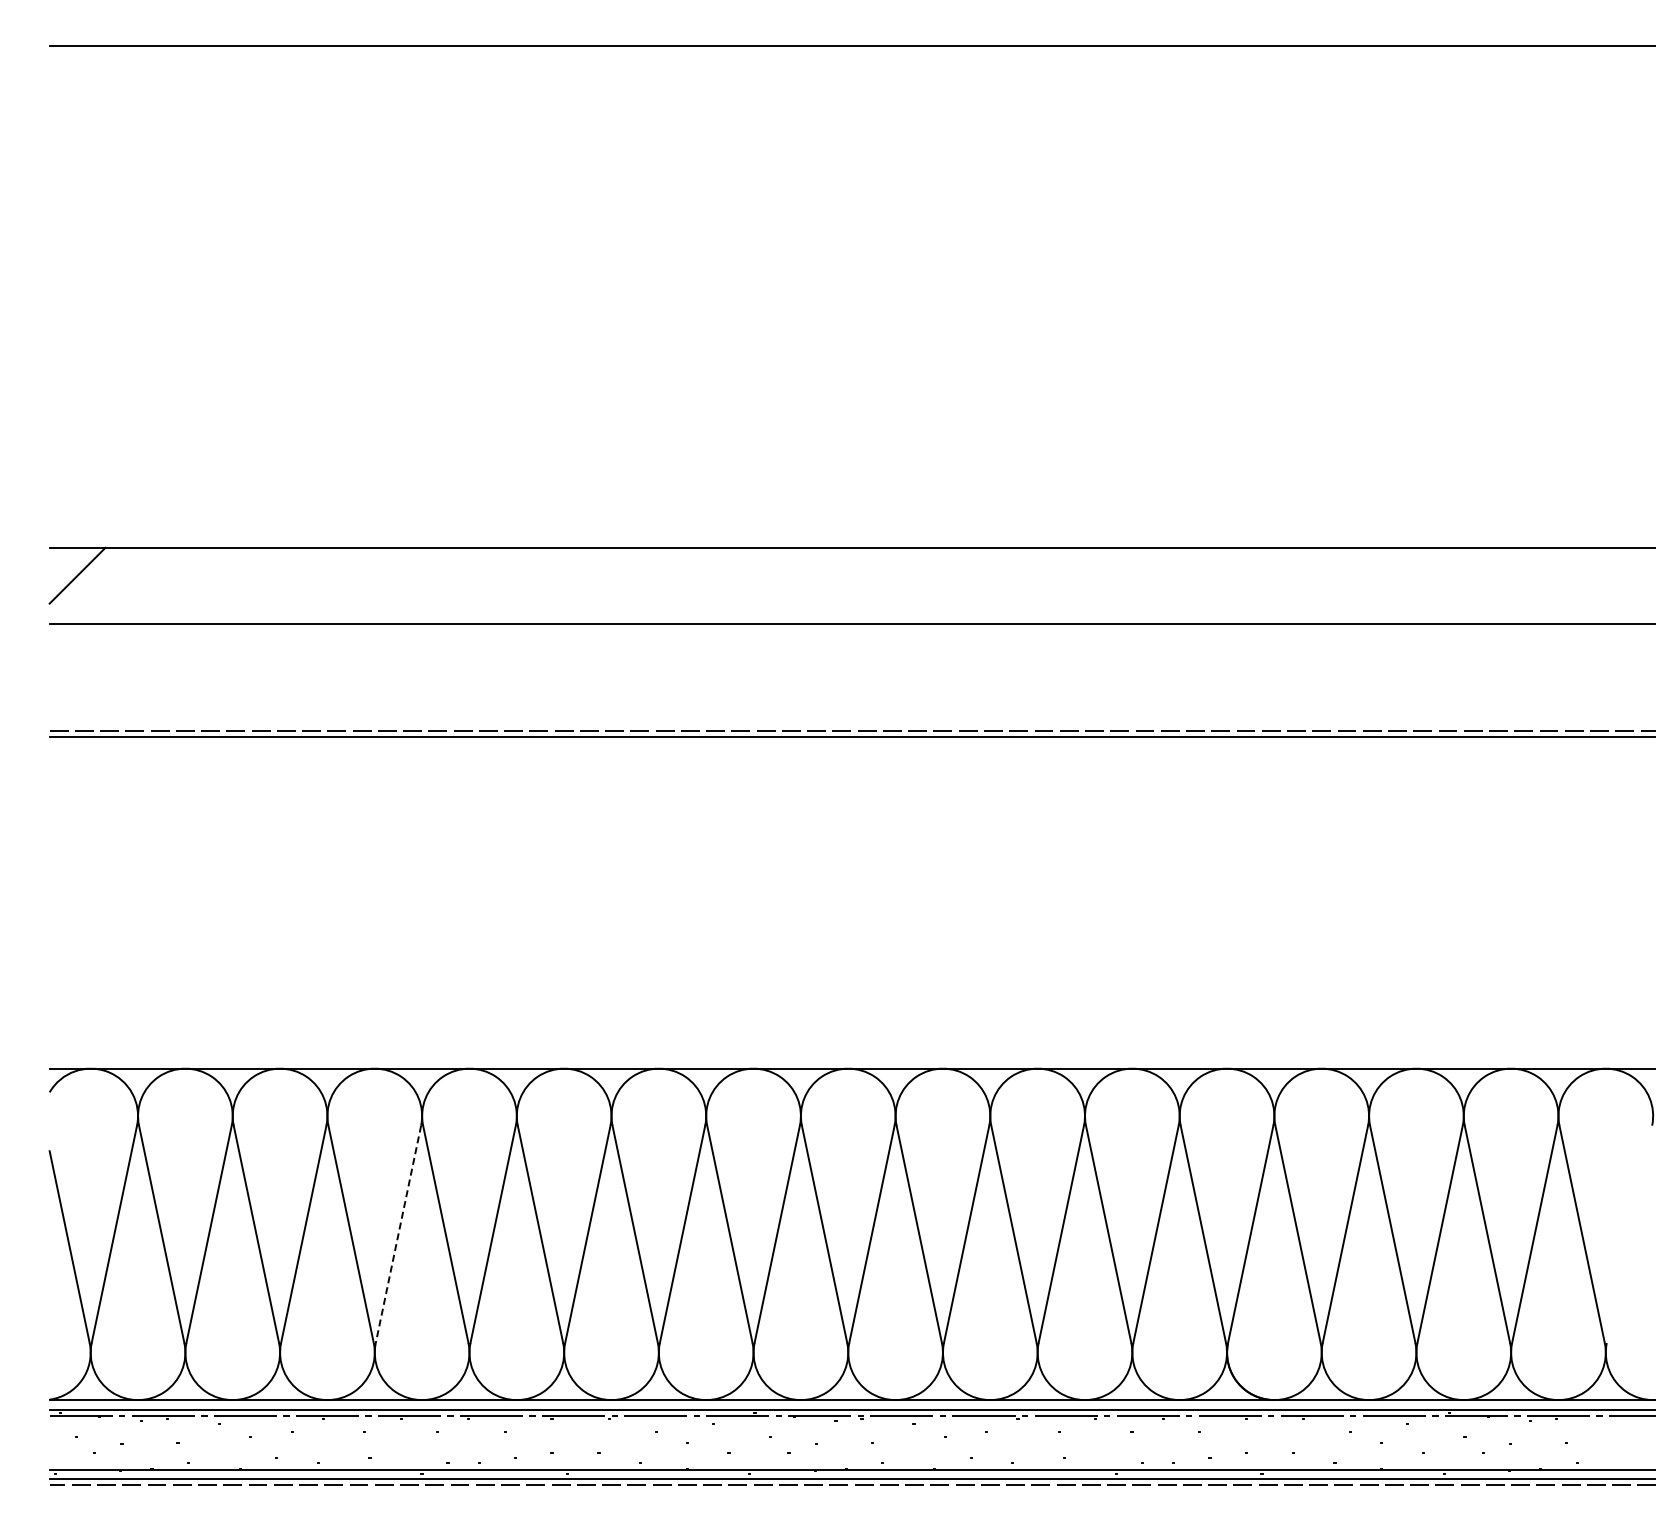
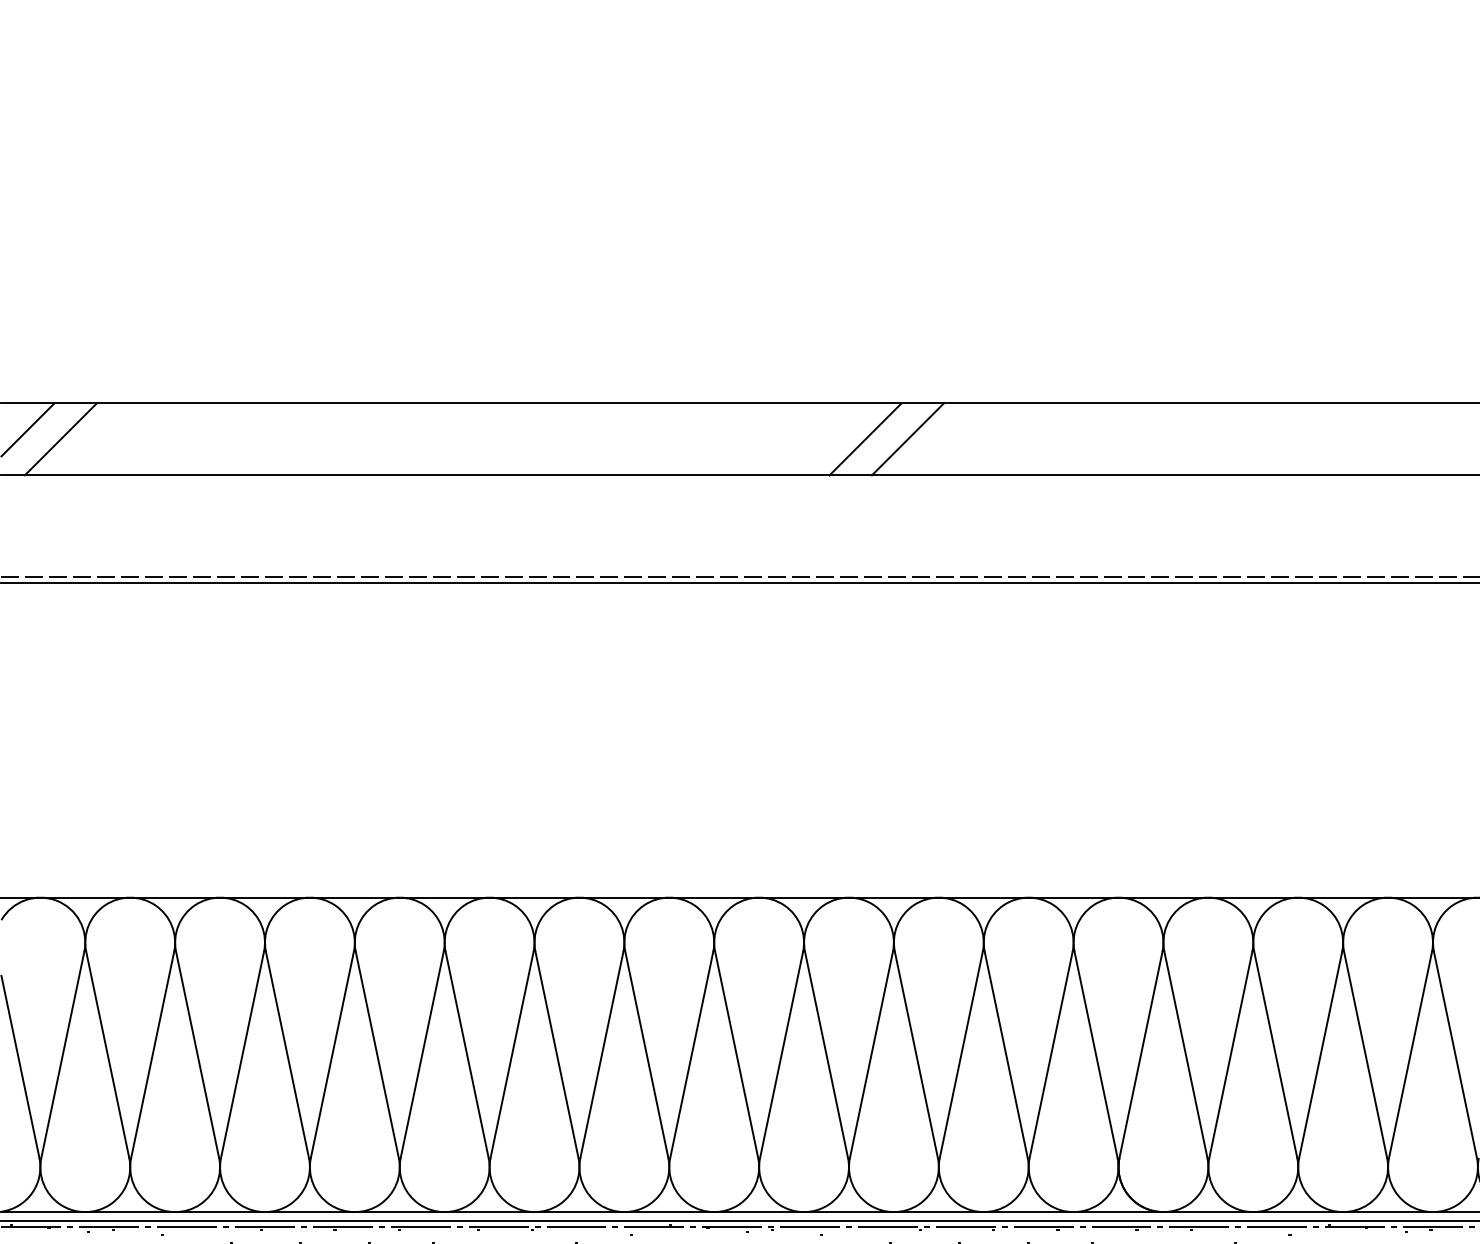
line: (112, 585) -> (61, 439), added
line: (960, 585) -> (865, 439), added
line: (1004, 585) -> (907, 439), added
line: (398, 1234) -> (332, 1054), dashed -> solid

